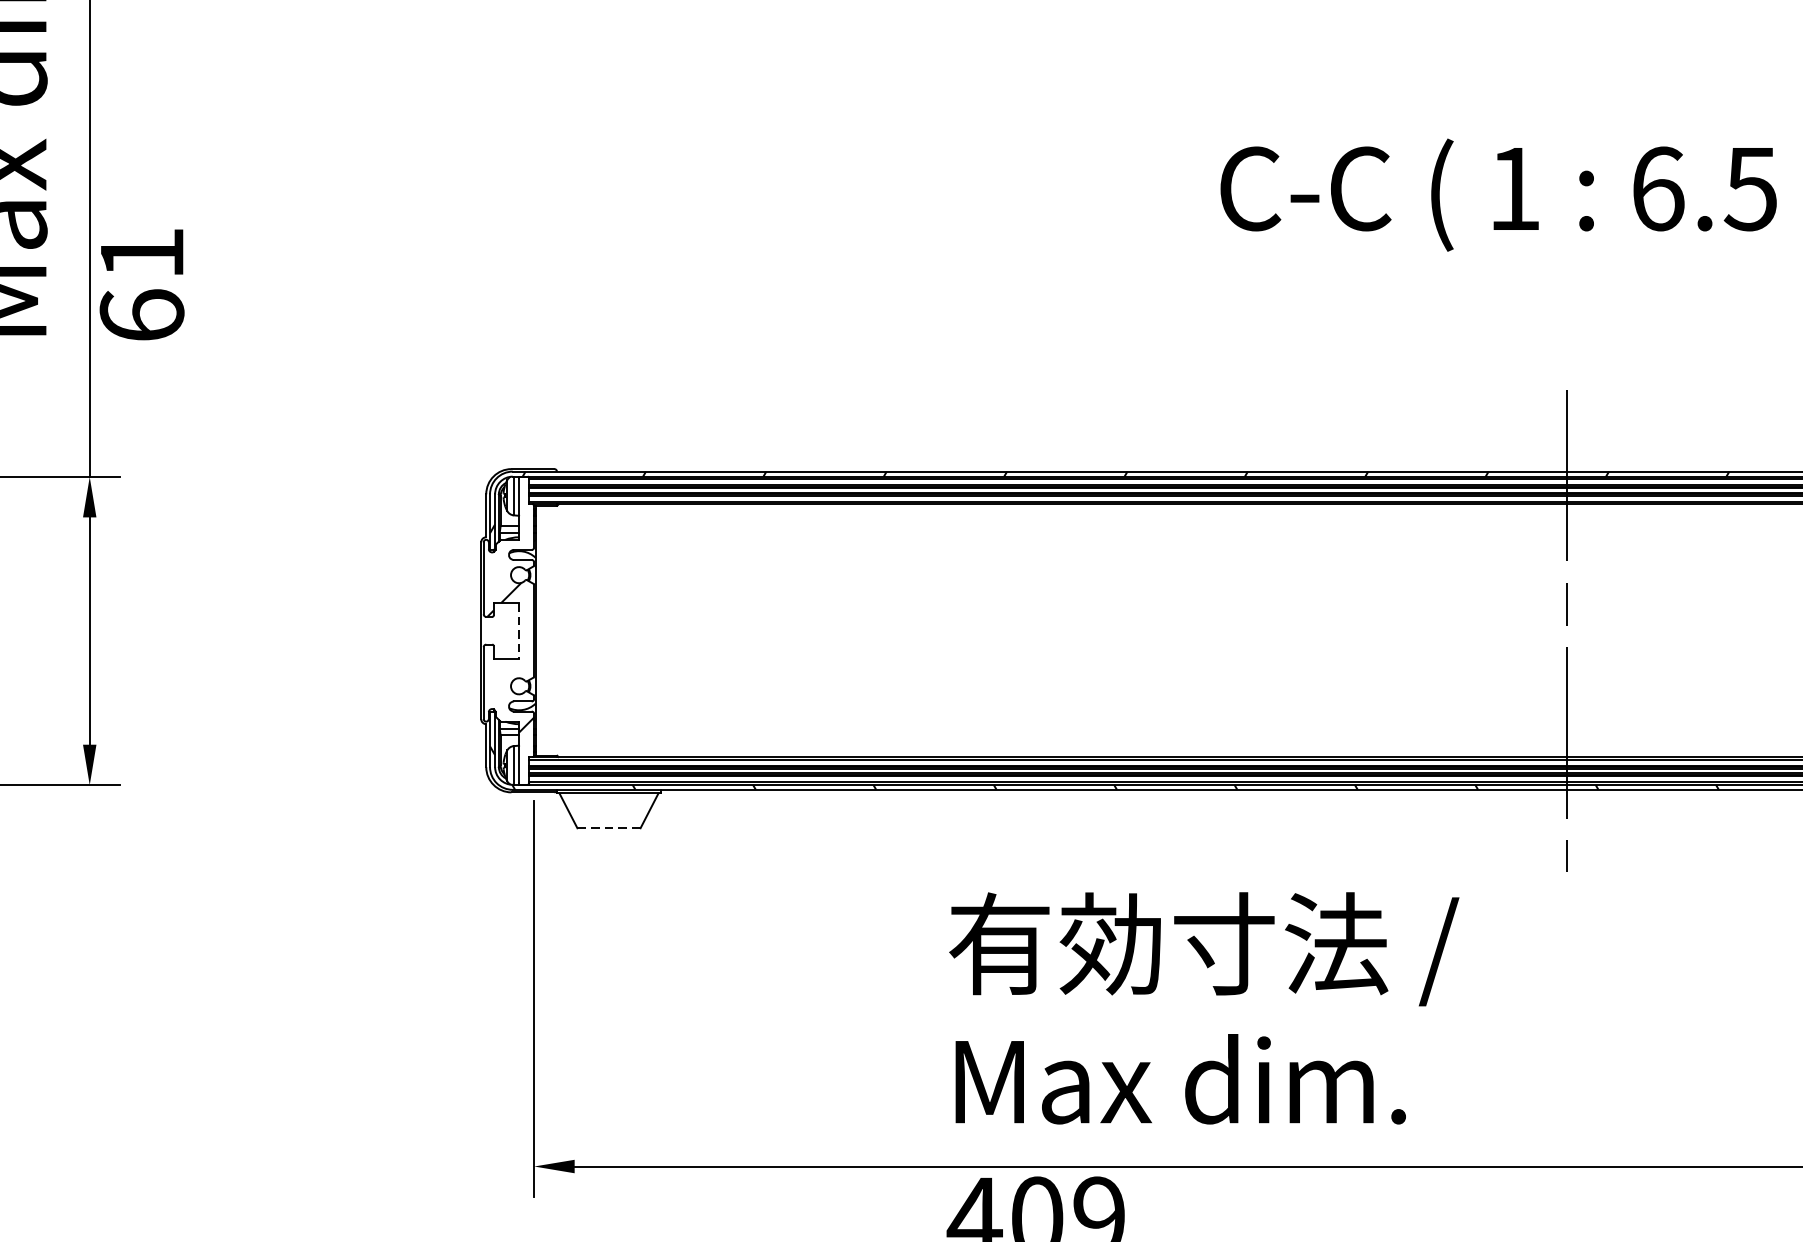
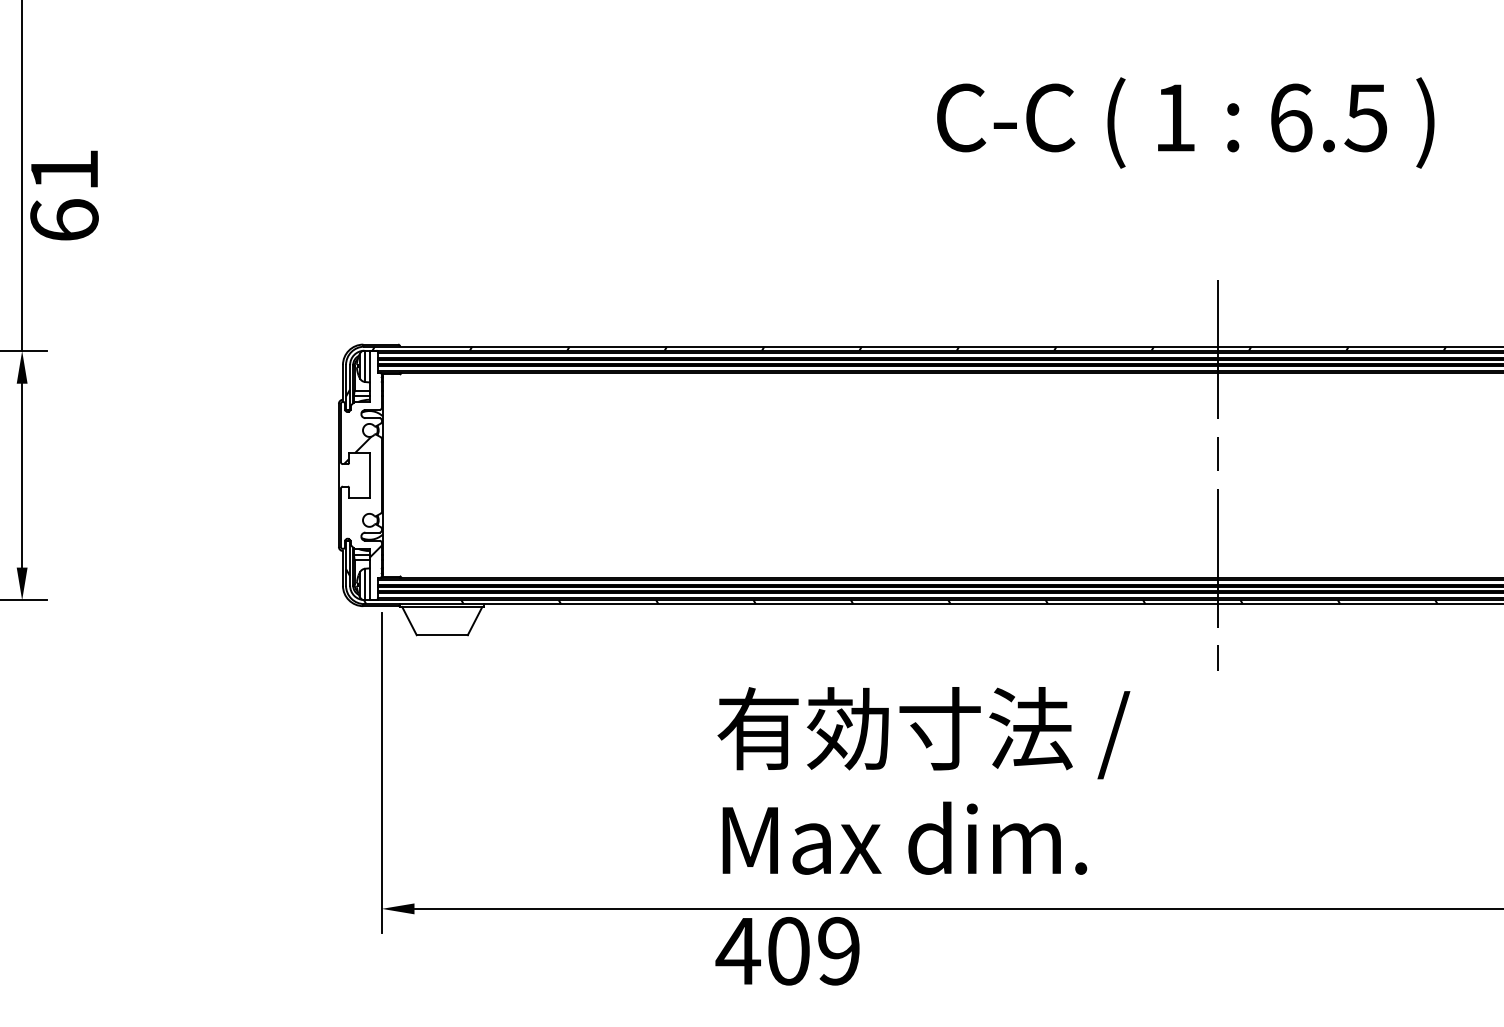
line: (519, 630) -> (369, 475), dashed -> solid
line: (609, 828) -> (442, 635), dashed -> solid

